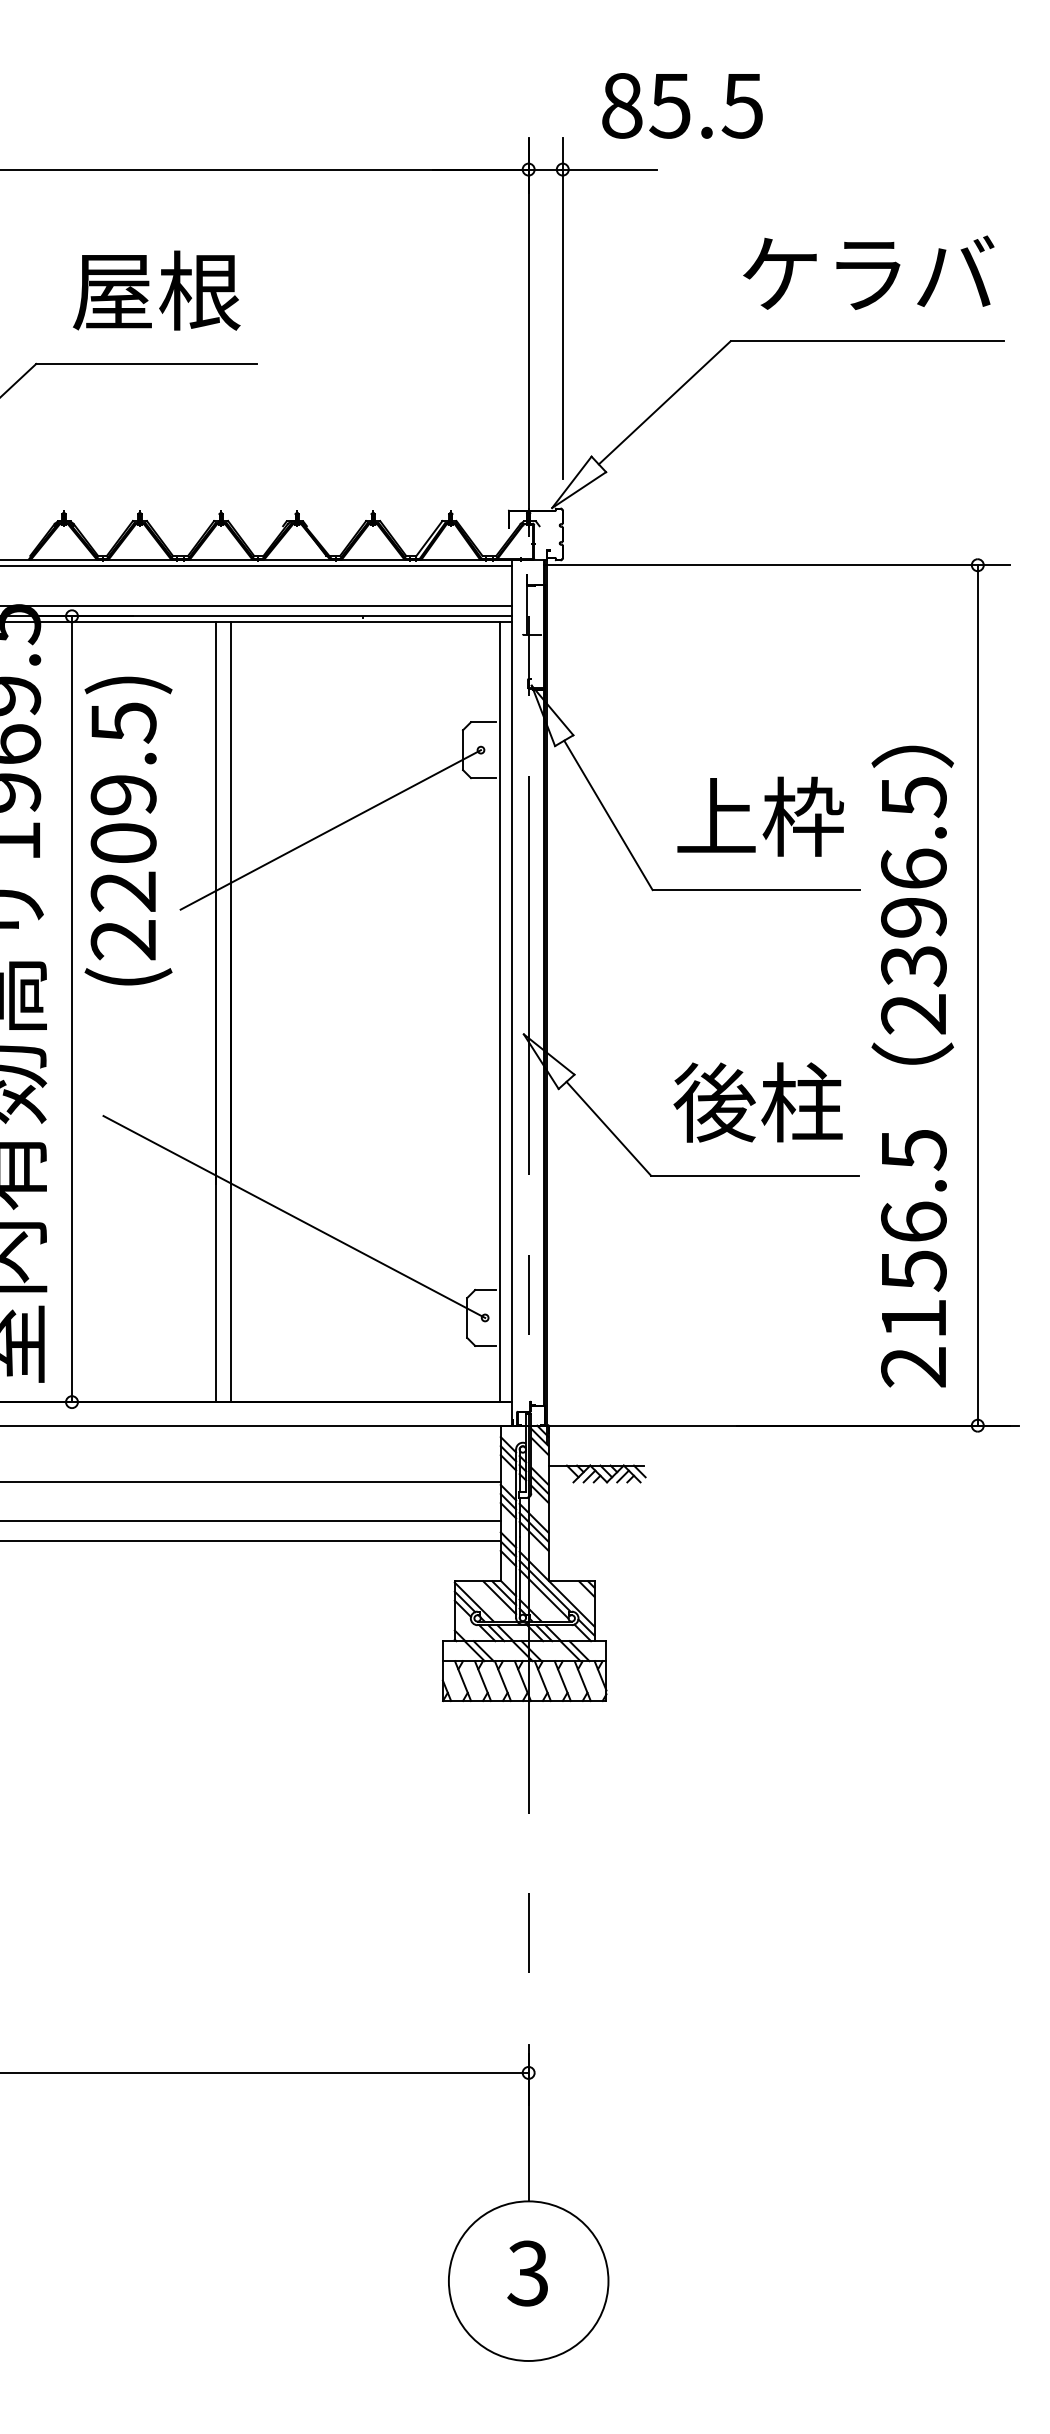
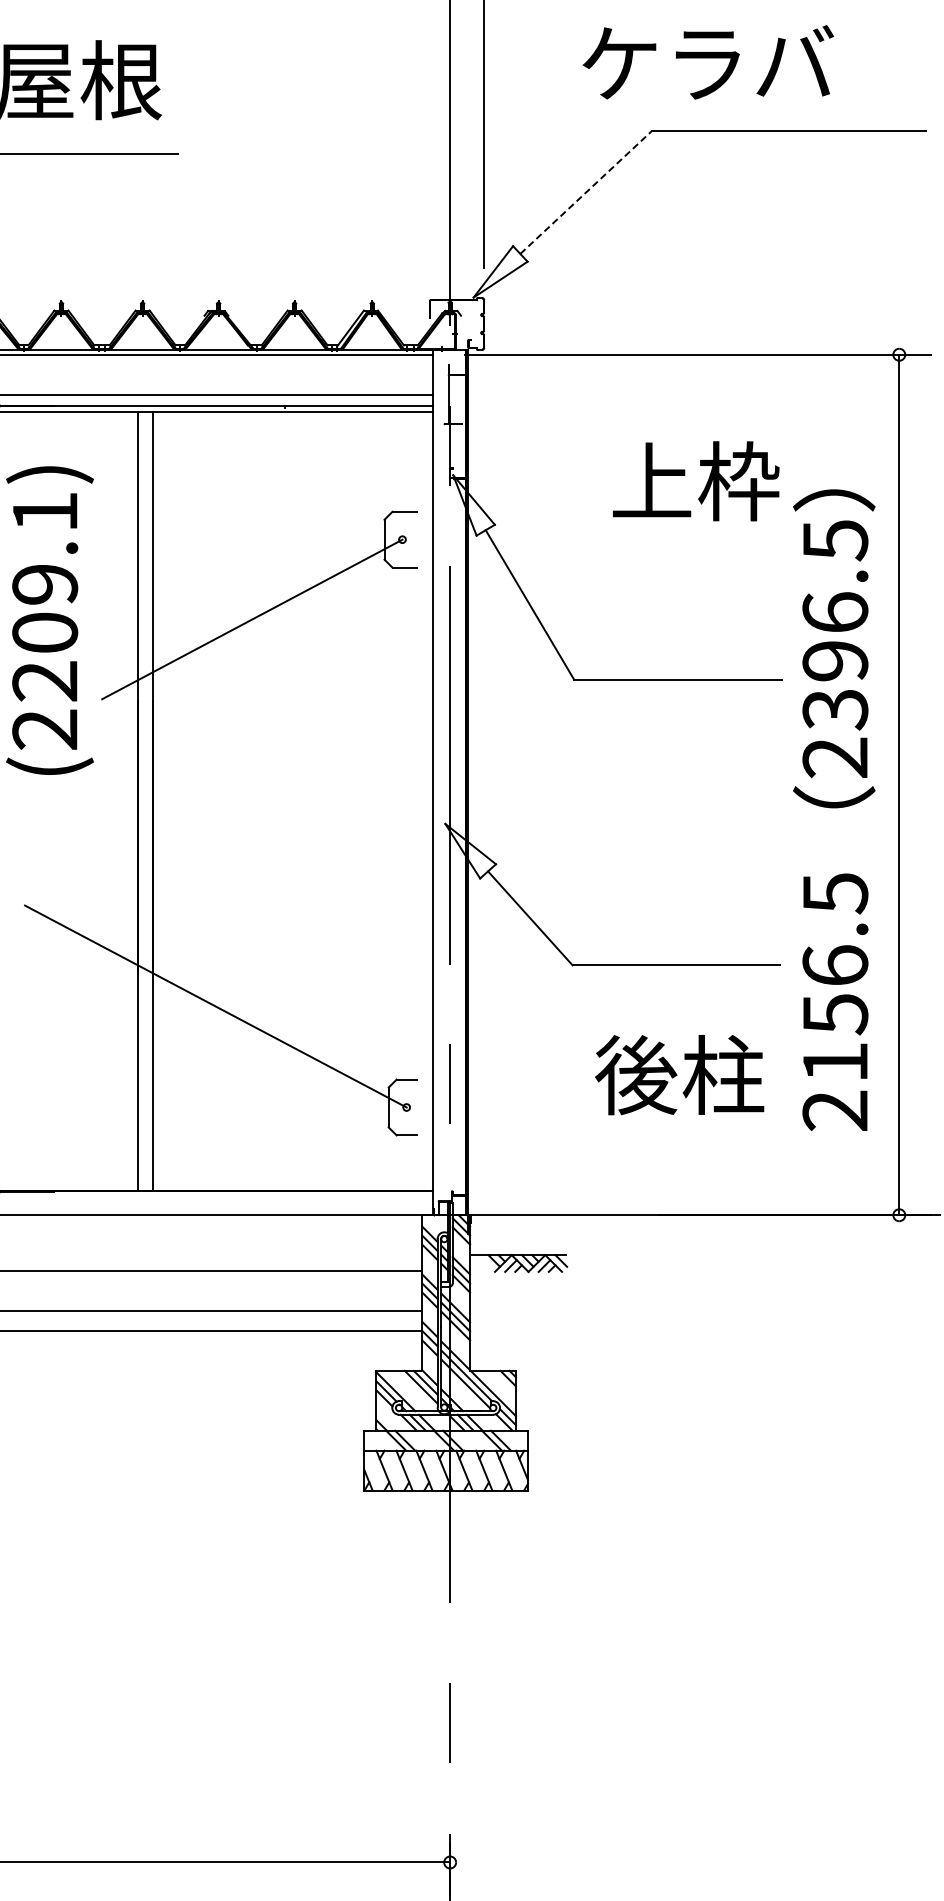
text: (868, 272) -> (707, 62), moved
line: (665, 402) -> (586, 192), solid -> dashed
text: (123, 722) -> (44, 512), (2209.5) -> (2209.1)
text: (760, 816) -> (695, 481), moved
line: (499, 1011) -> (420, 801), removed
text: (912, 1066) -> (833, 810), moved
text: (757, 1102) -> (678, 1075), moved

